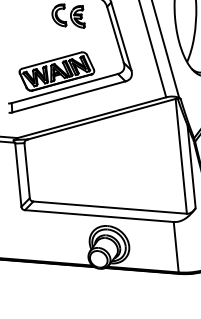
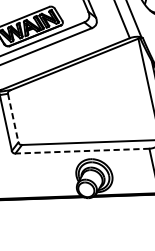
line: (27, 170) -> (13, 117), solid -> dashed
line: (99, 216) -> (82, 151), solid -> dashed

